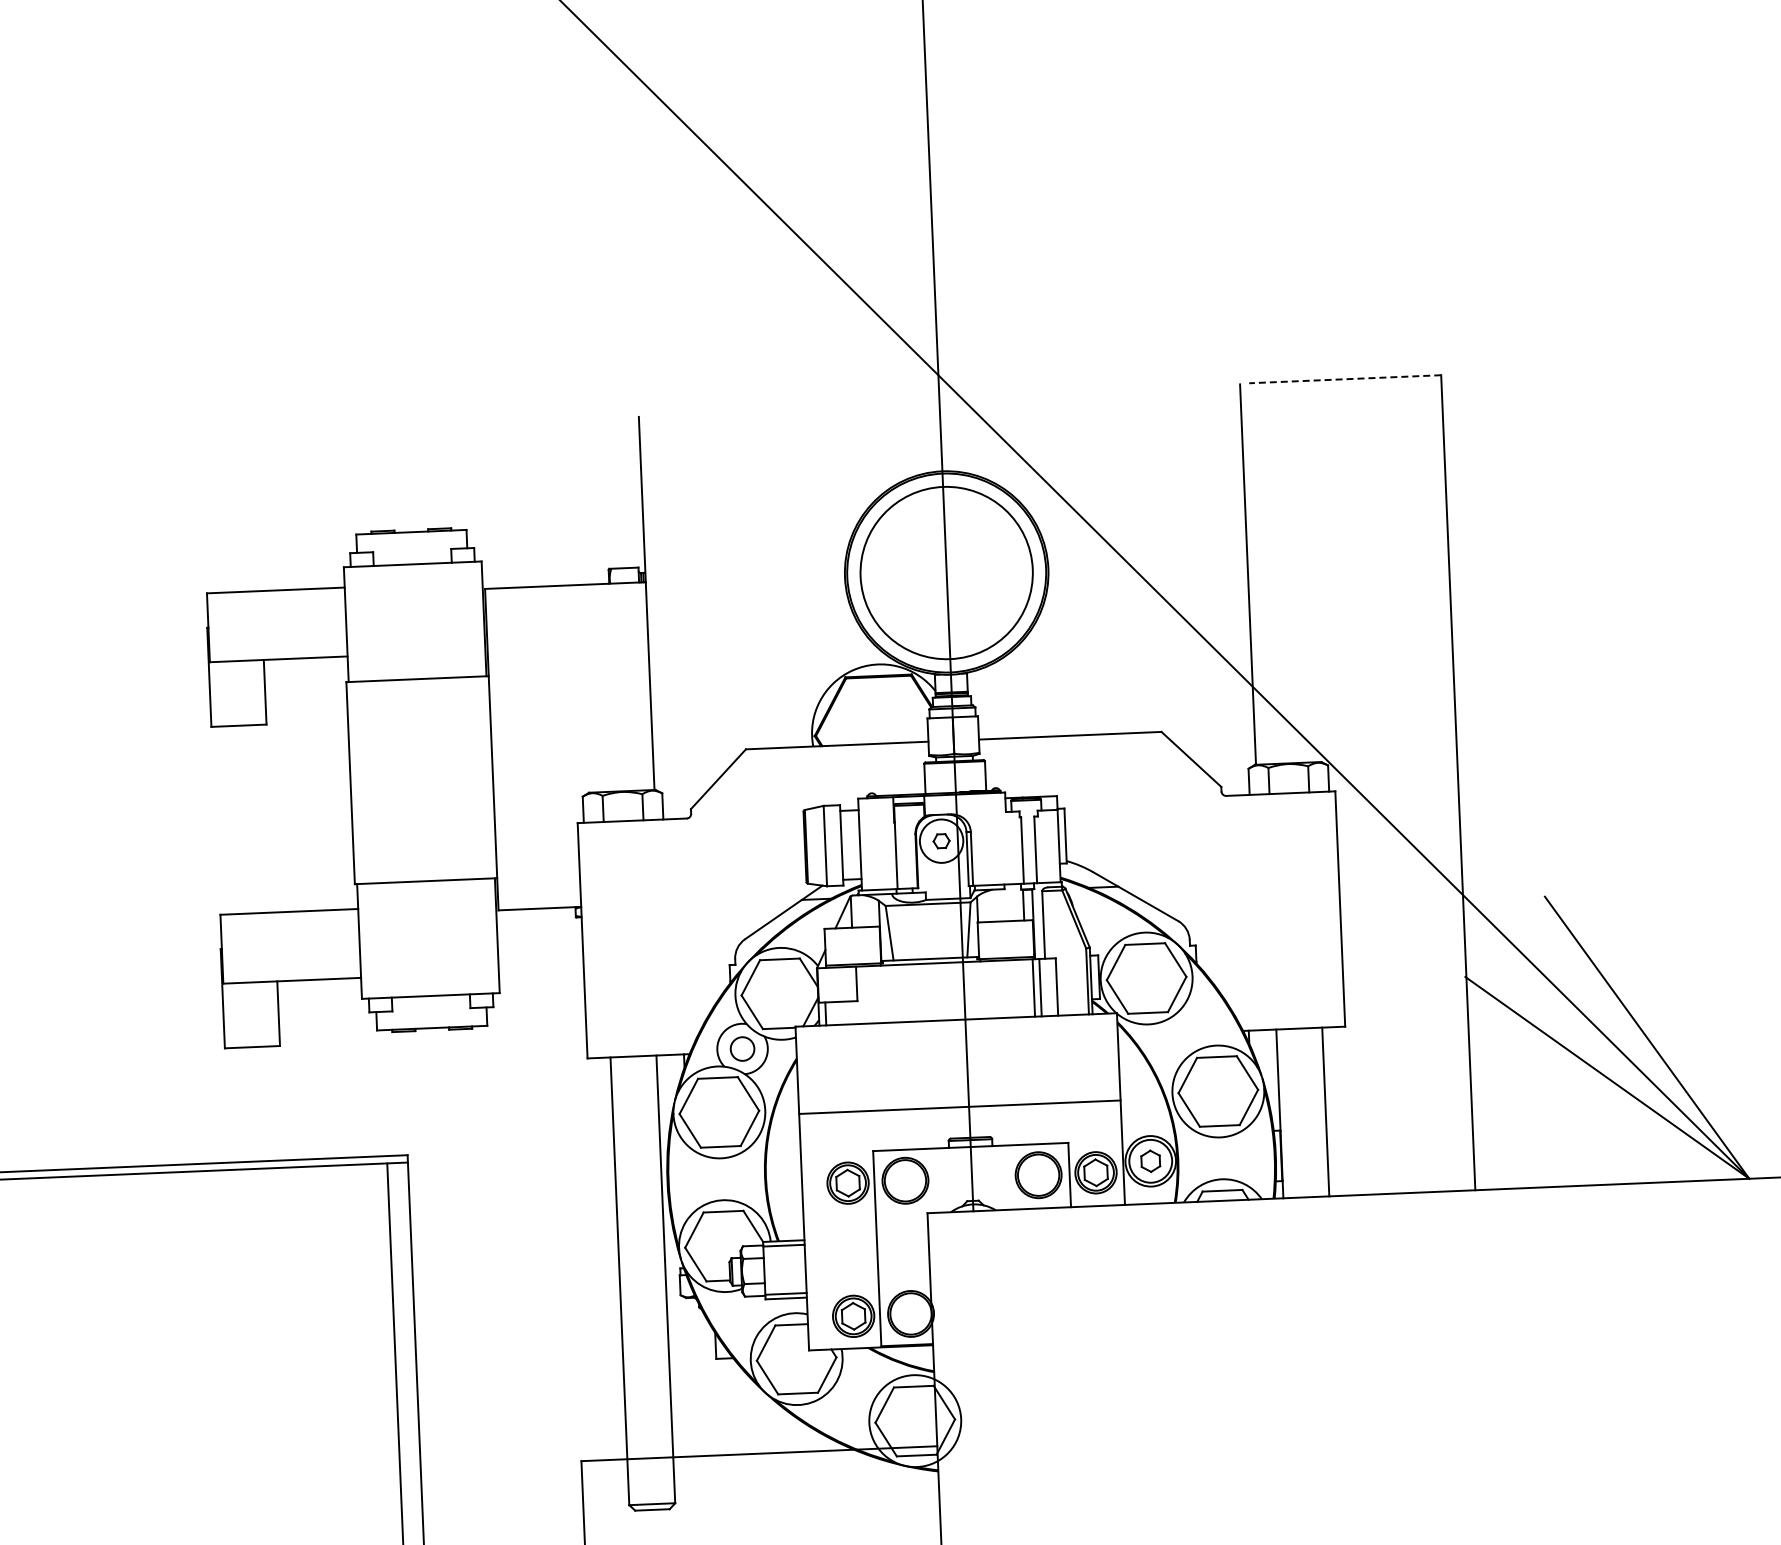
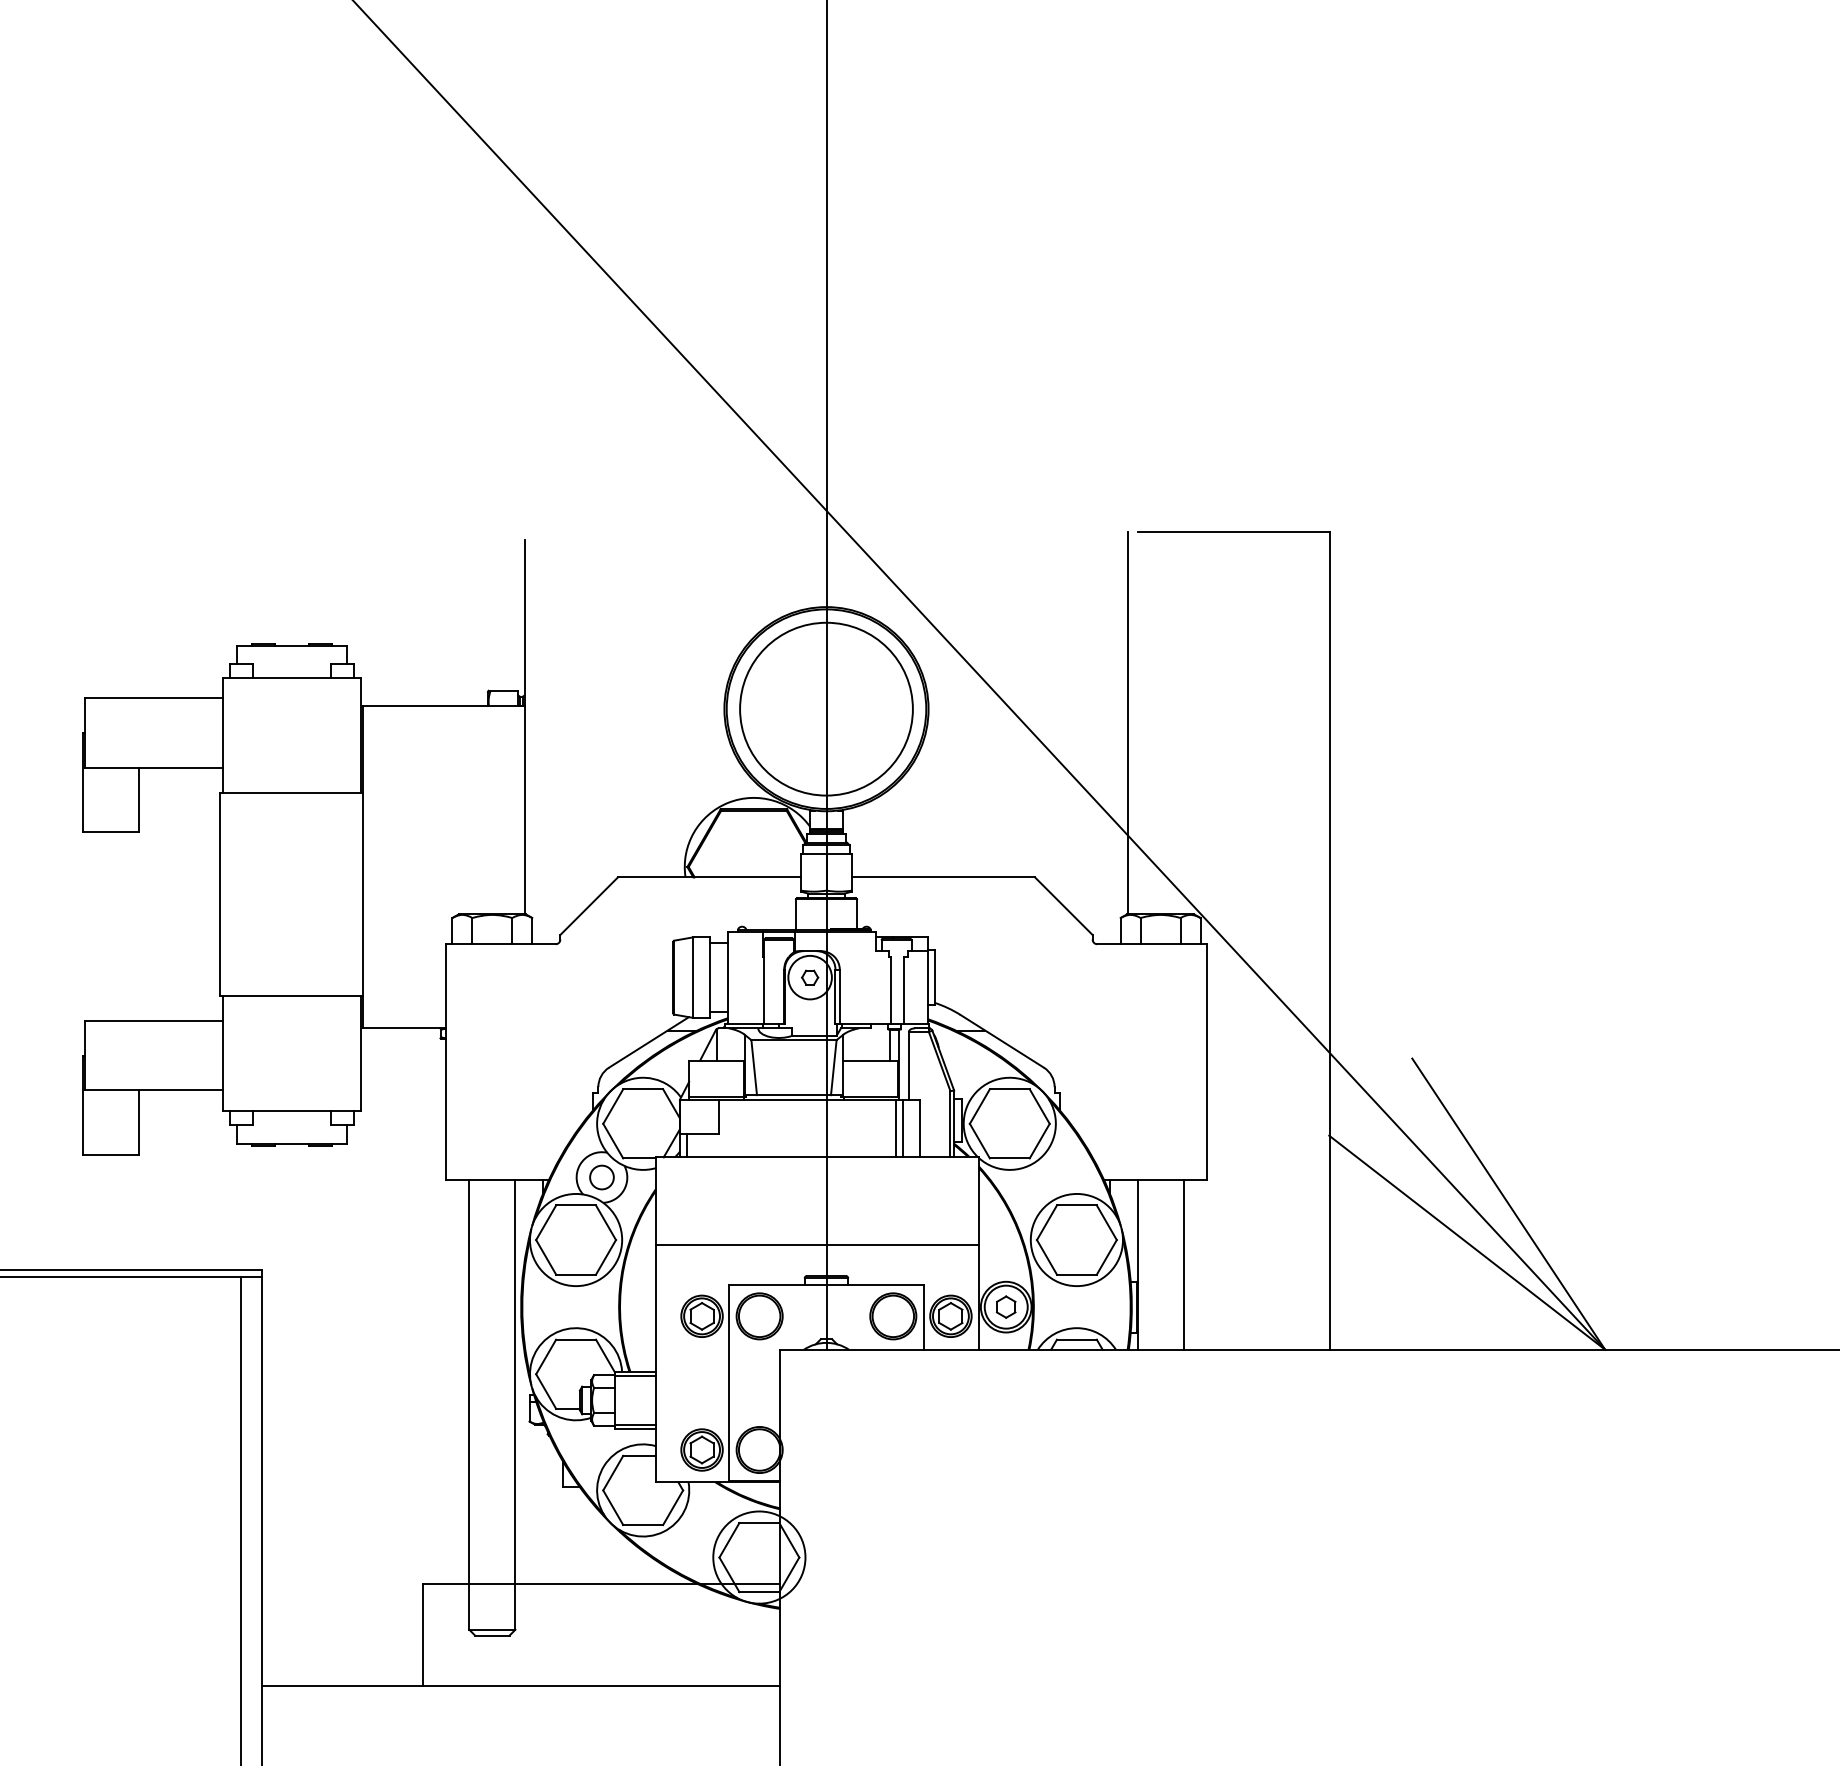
line: (1344, 379) -> (1233, 531), dashed -> solid

